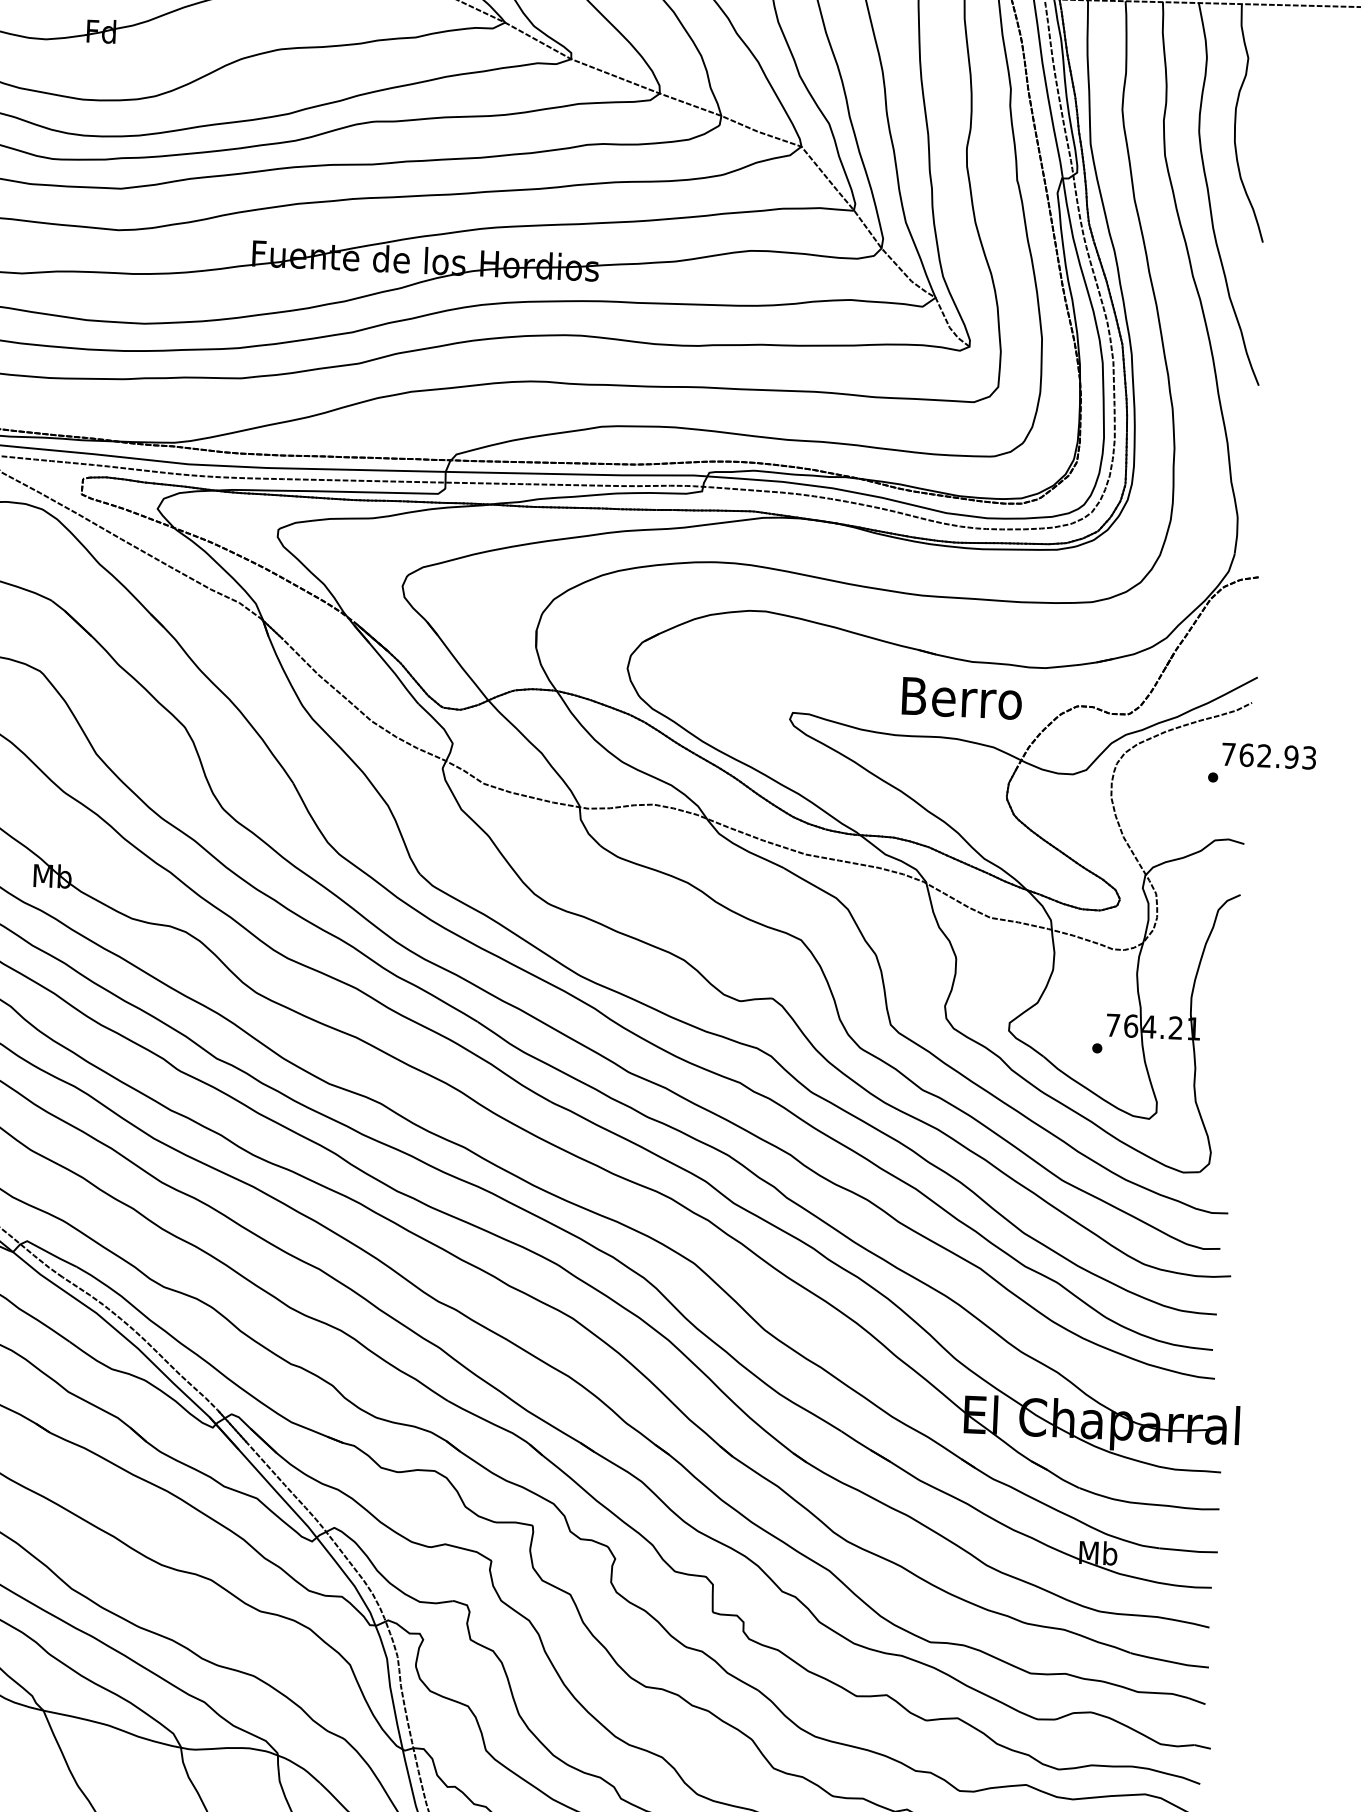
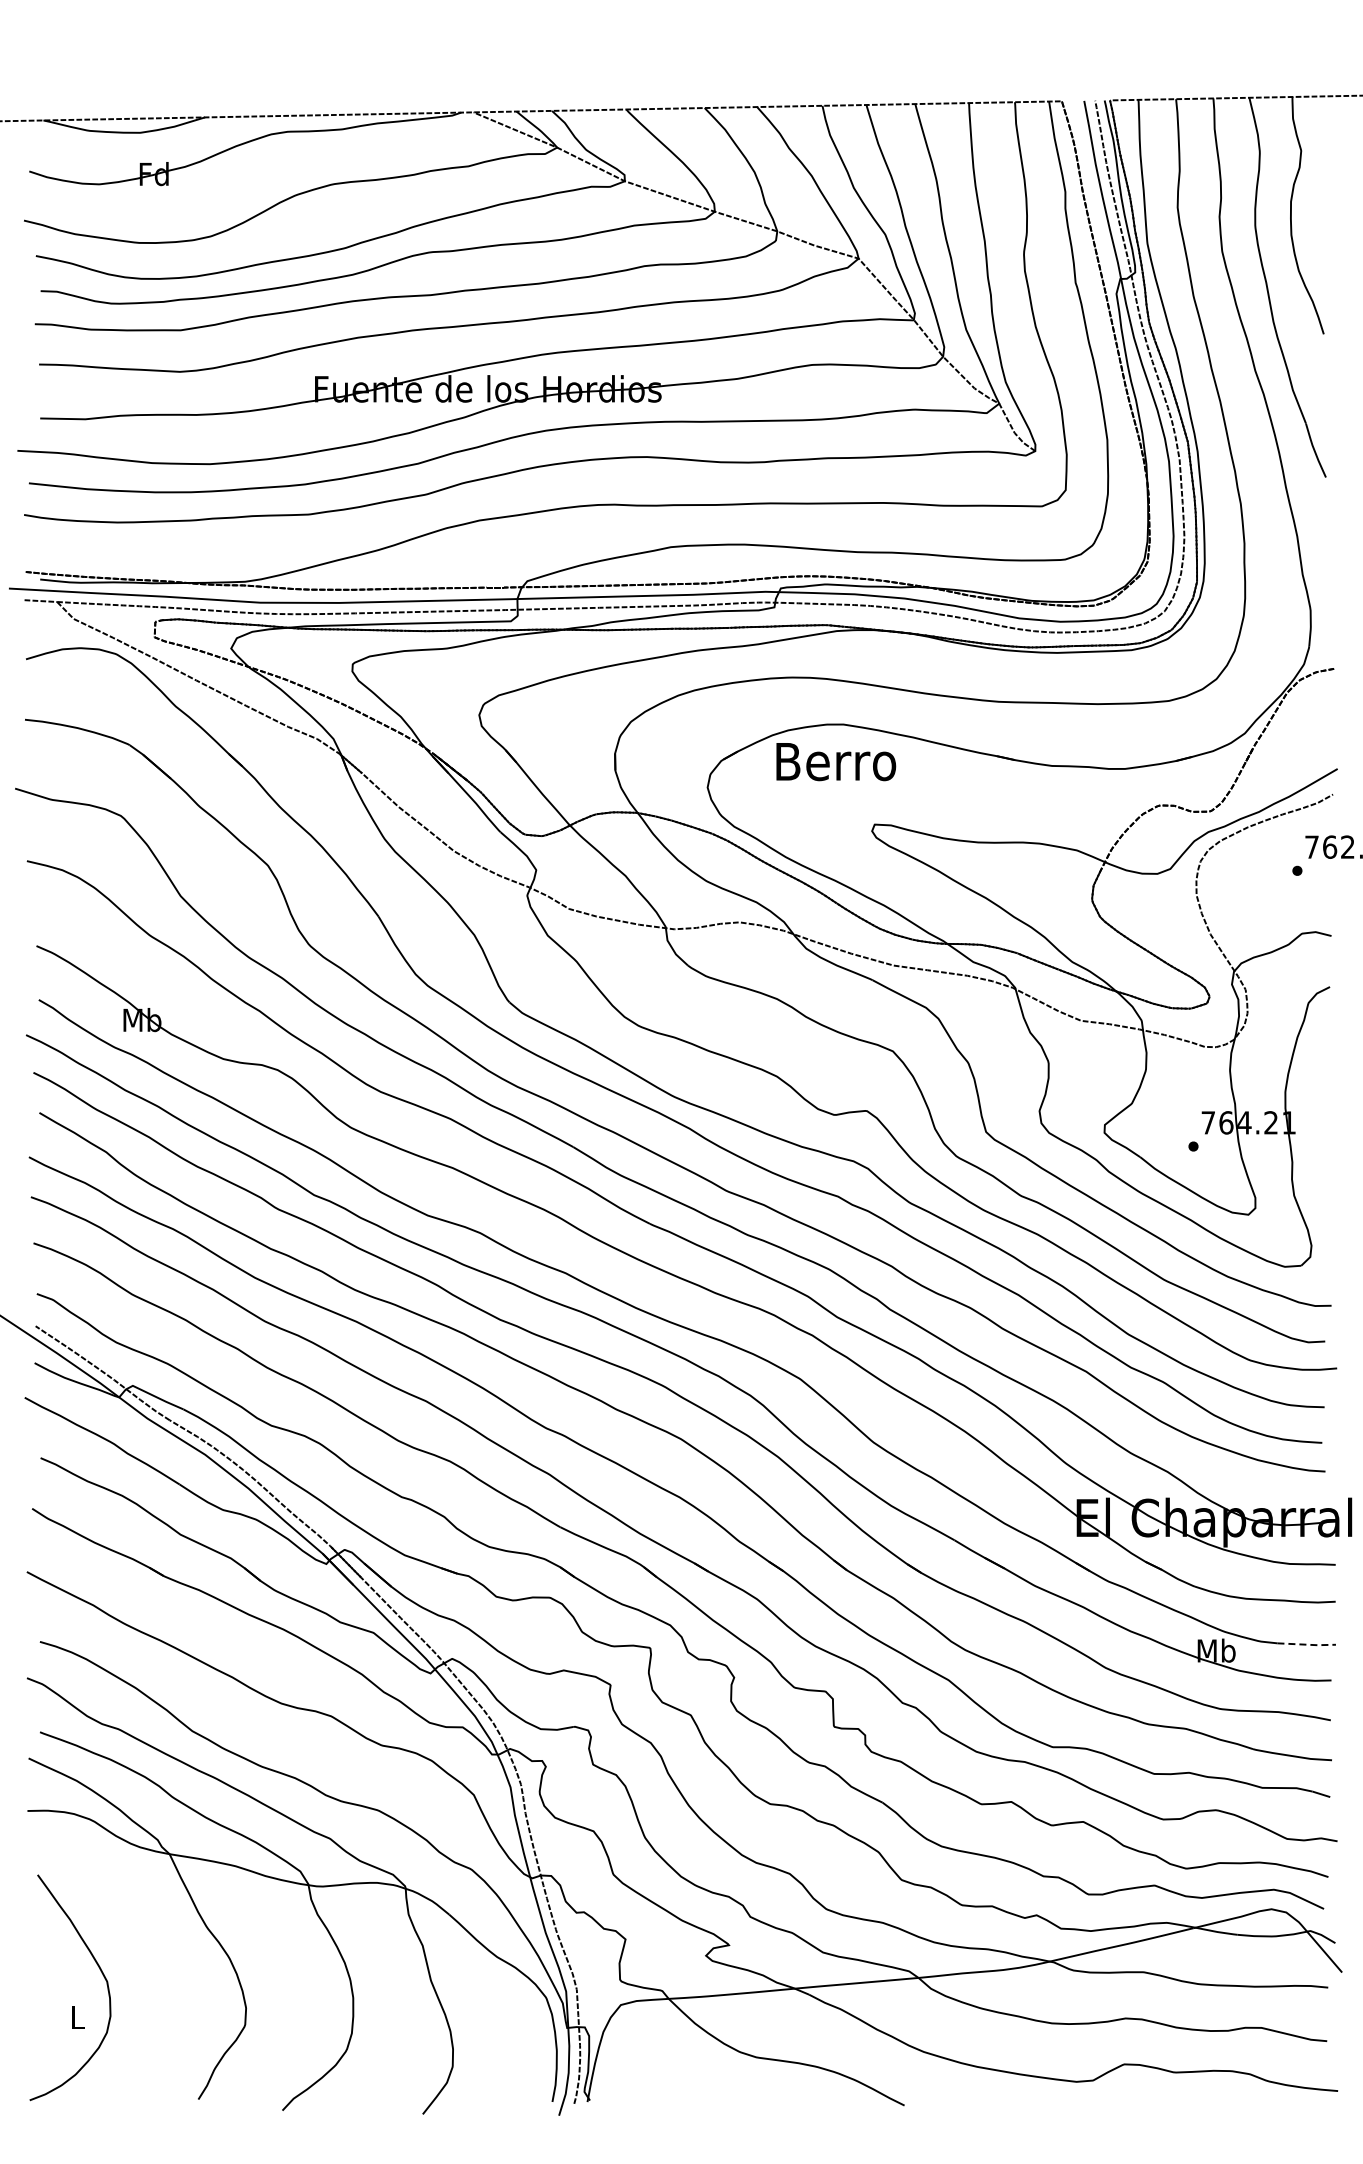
text: (962, 699) -> (836, 762), moved
line: (1189, 1550) -> (1307, 1644), solid -> dashed

